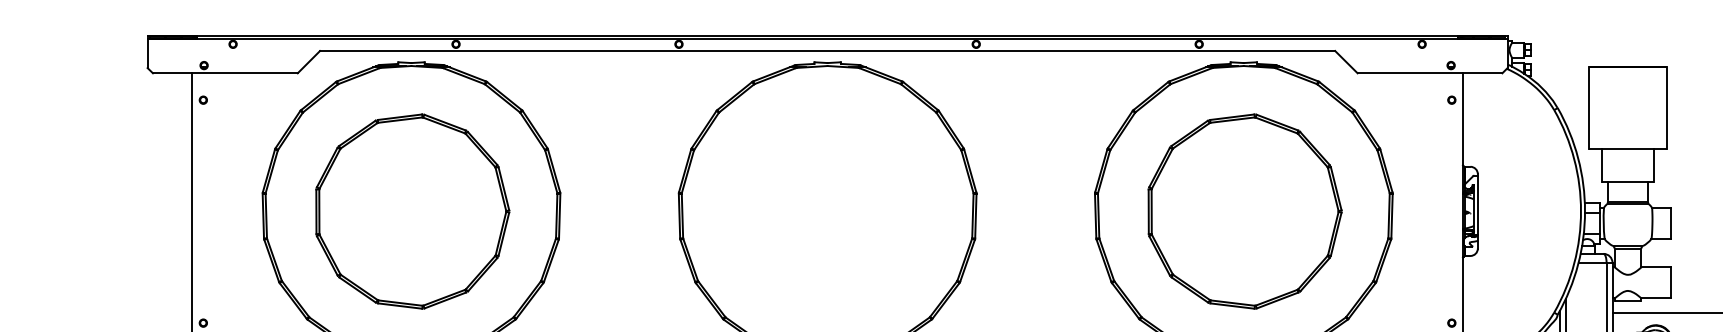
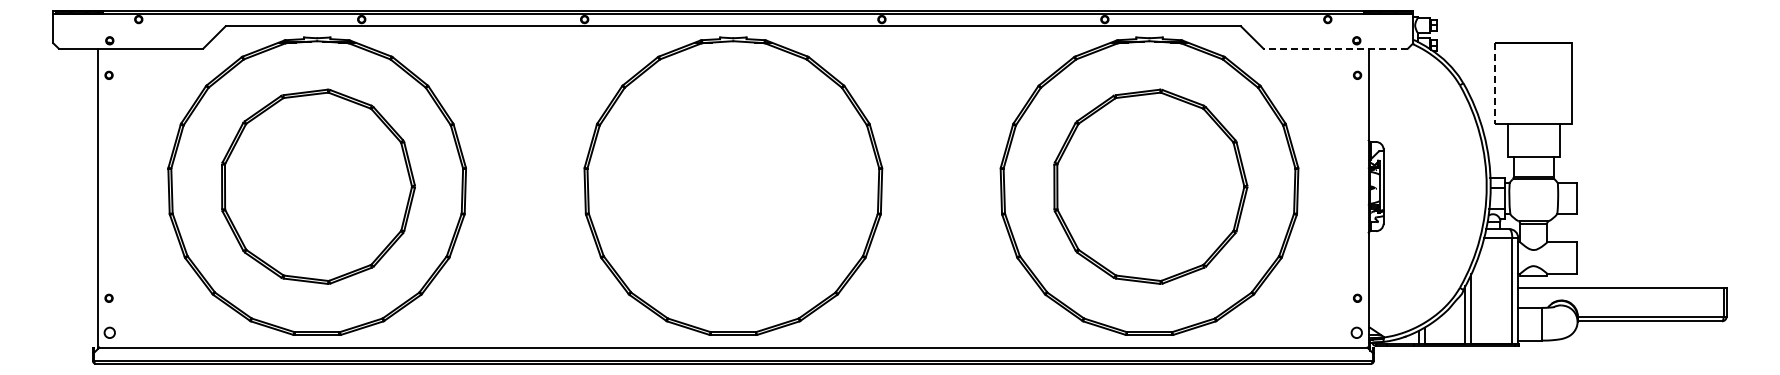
line: (1429, 73) -> (1335, 48), solid -> dashed
line: (1589, 108) -> (1495, 83), solid -> dashed

